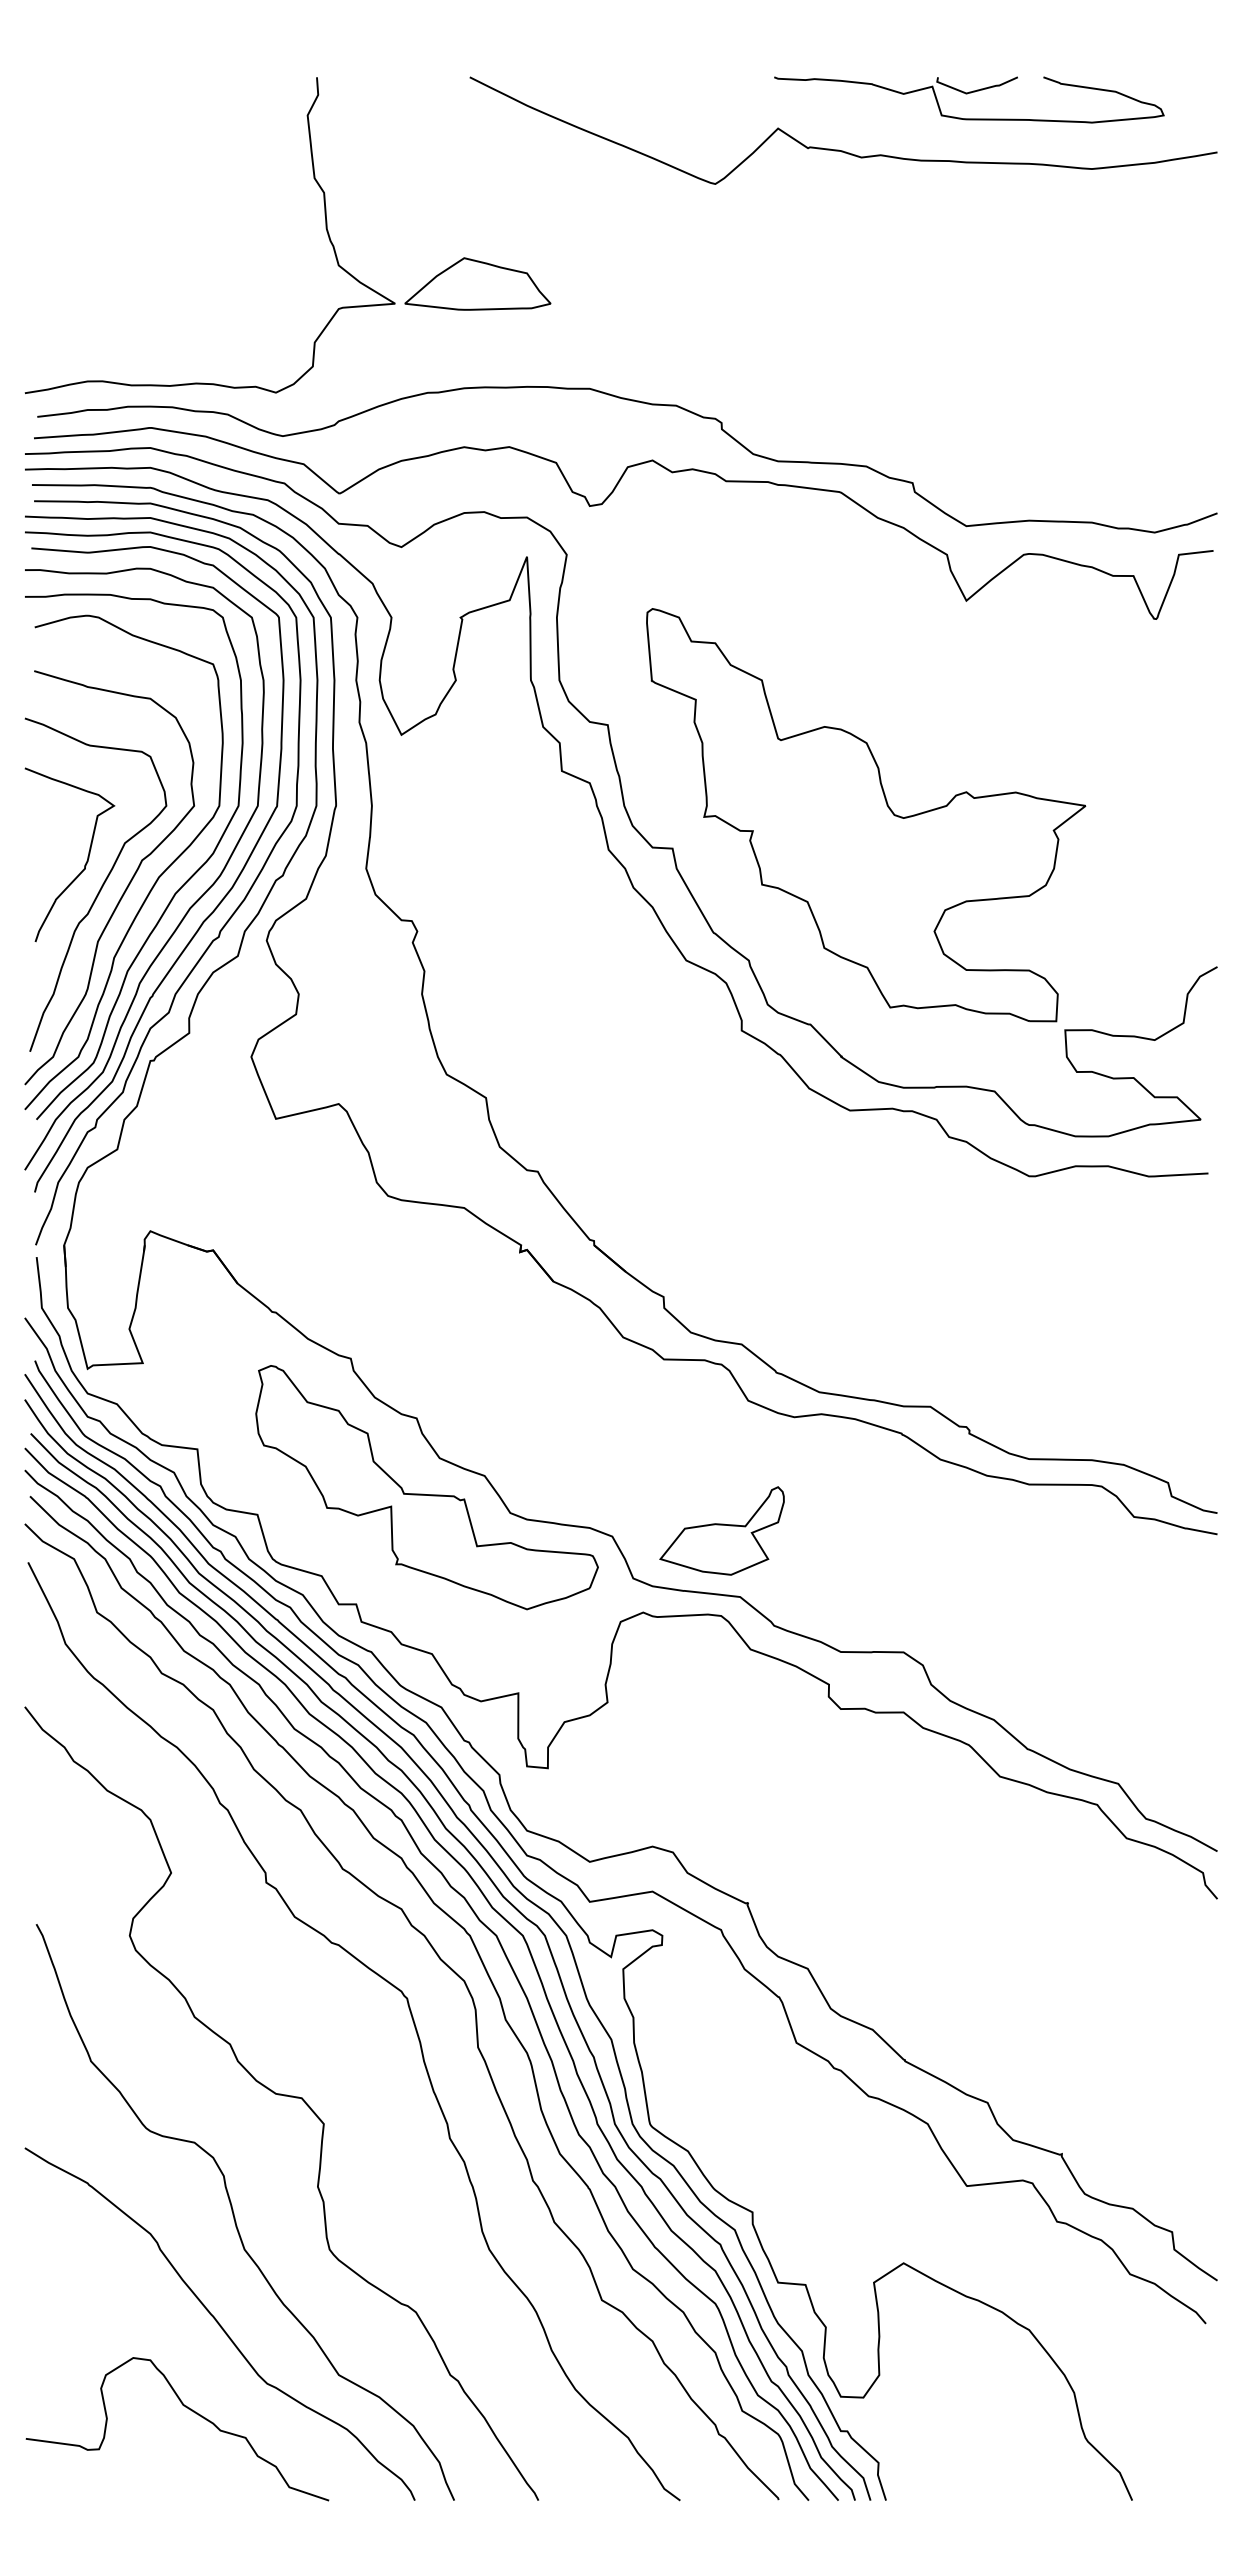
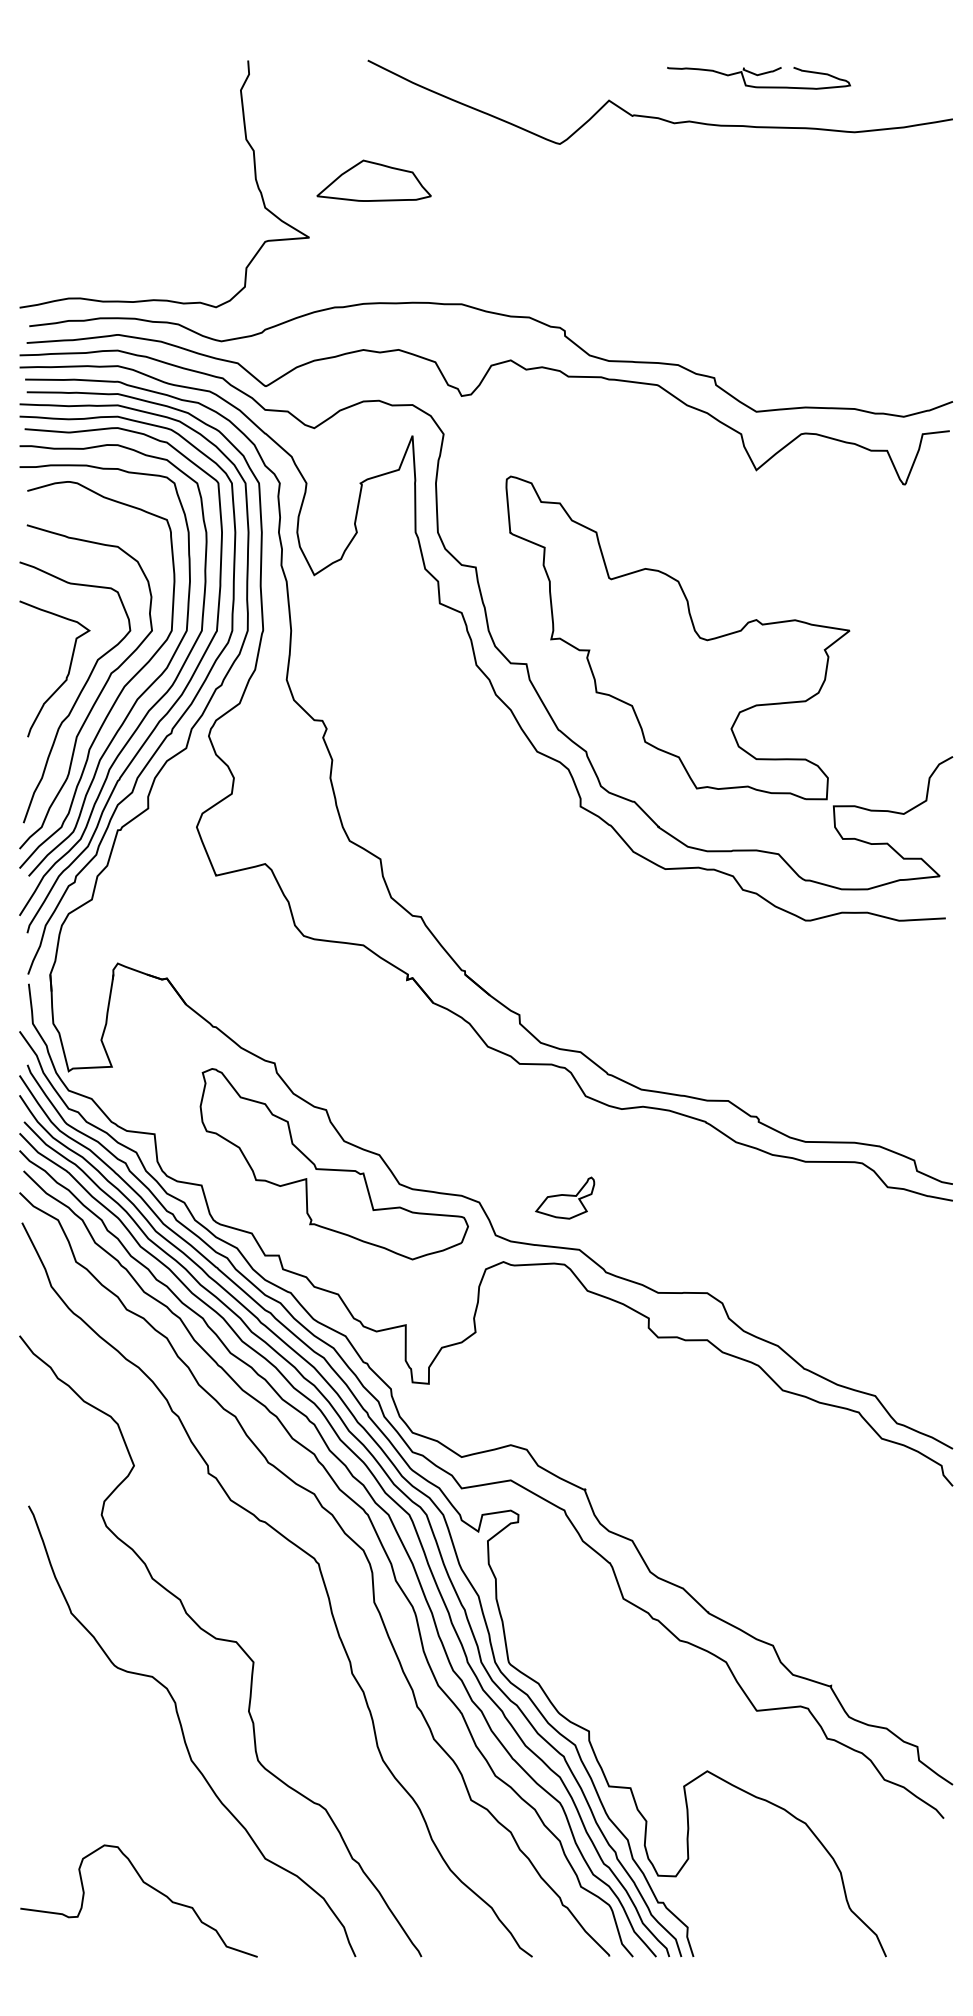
part: (969, 99) -> (758, 77), size x0.6
part: (477, 283) -> (373, 180), moved
part: (721, 1530) -> (564, 1197), size x0.6
curve: (219, 2323) -> (171, 1818), removed

